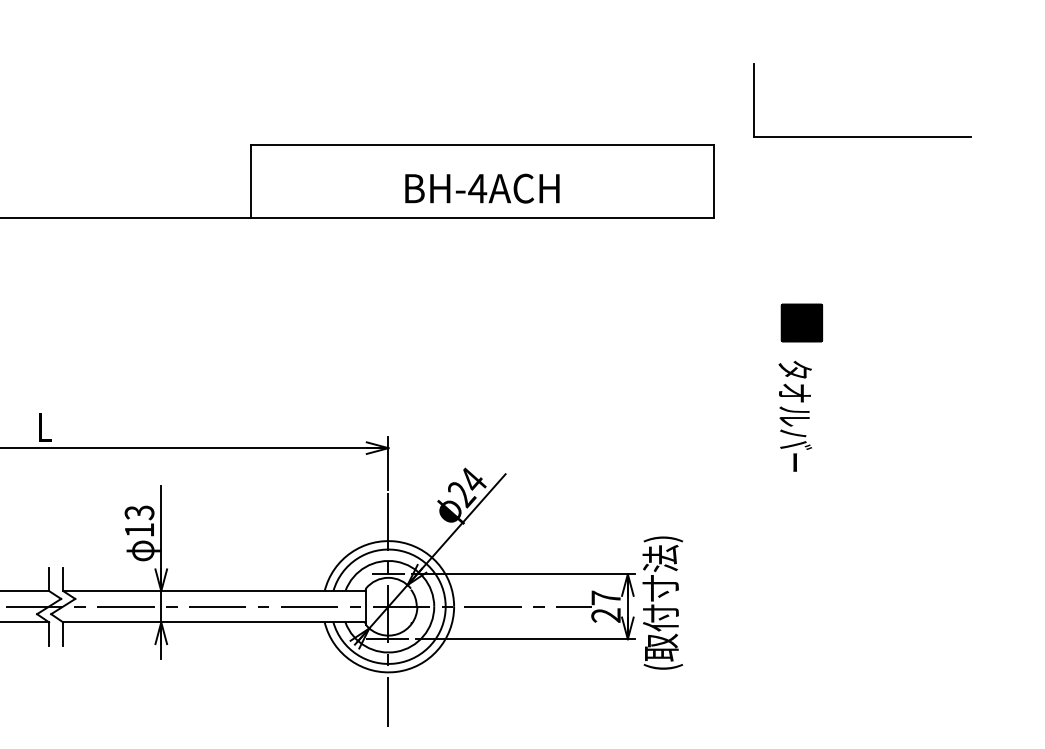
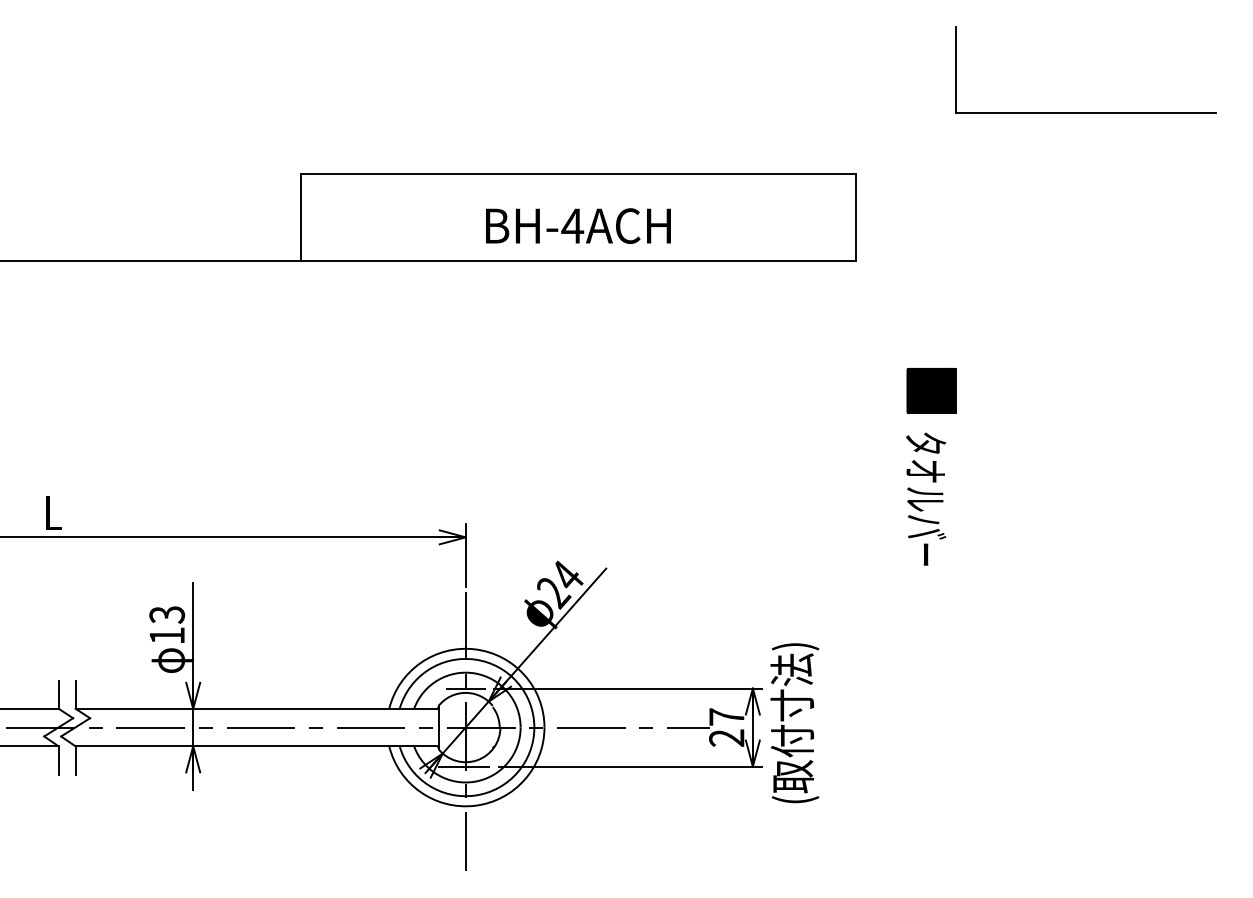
part: (862, 136) -> (1085, 113), moved
part: (801, 322) -> (931, 390), moved
text: (794, 415) -> (925, 498), moved

